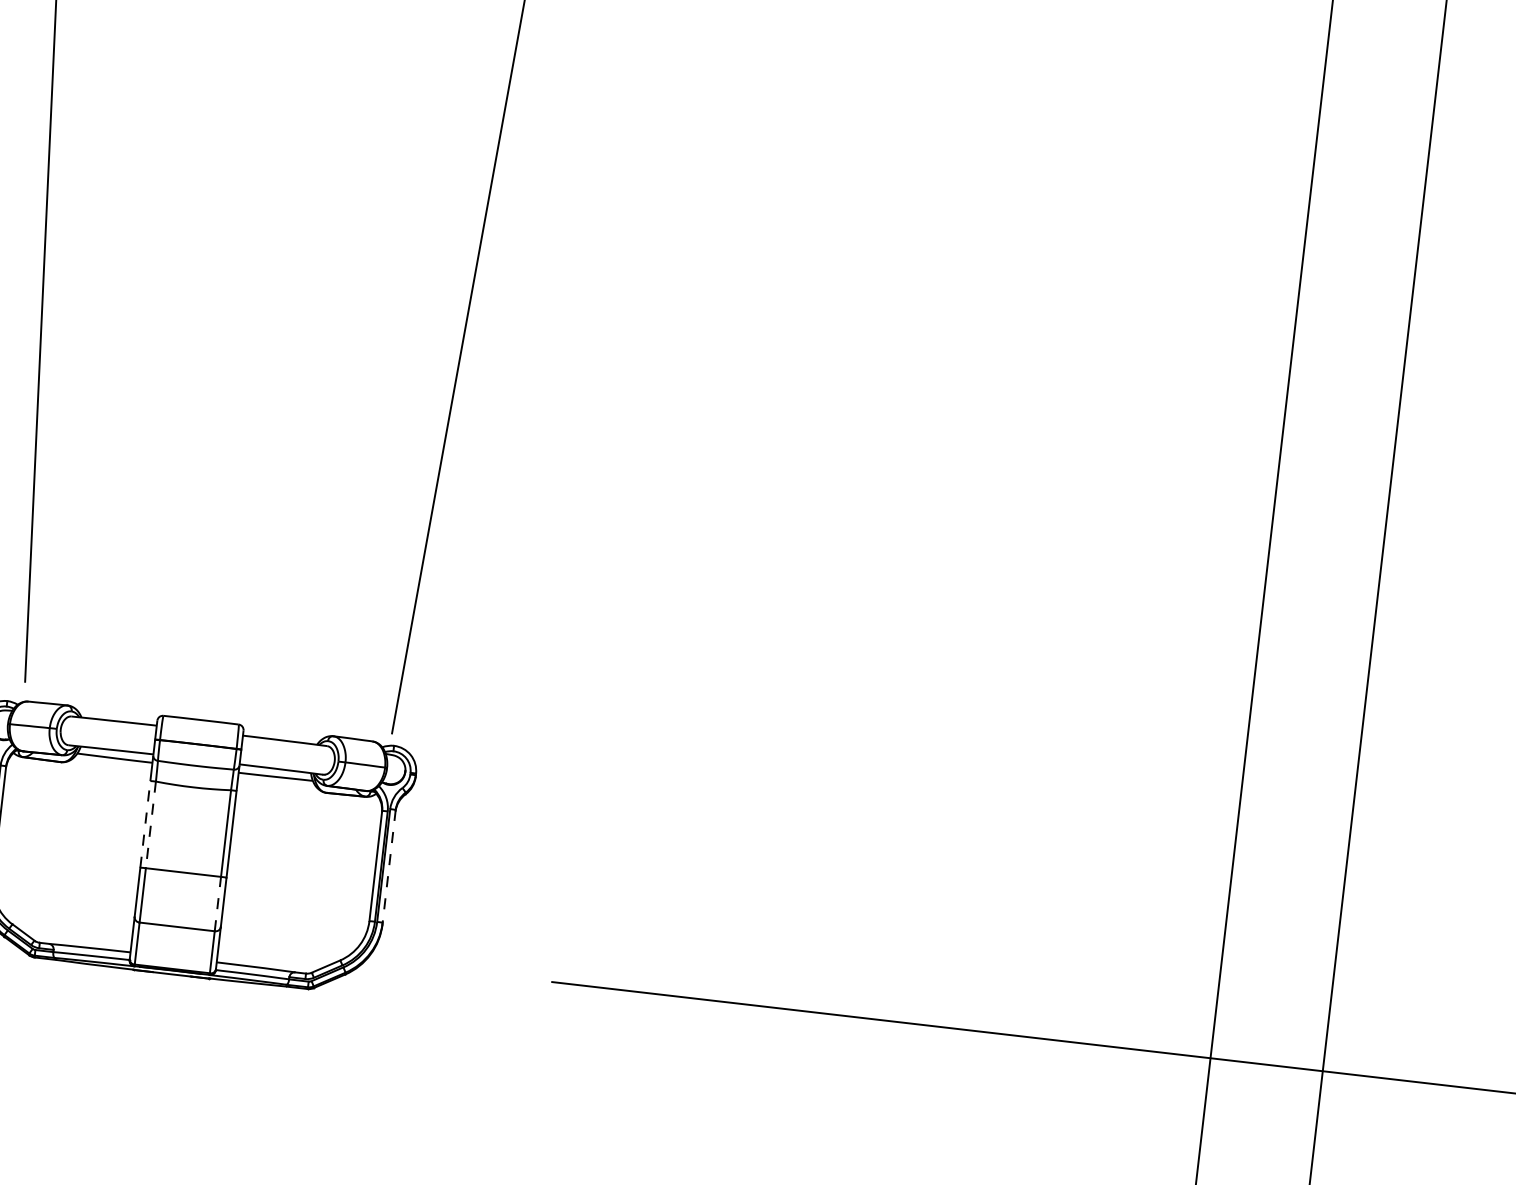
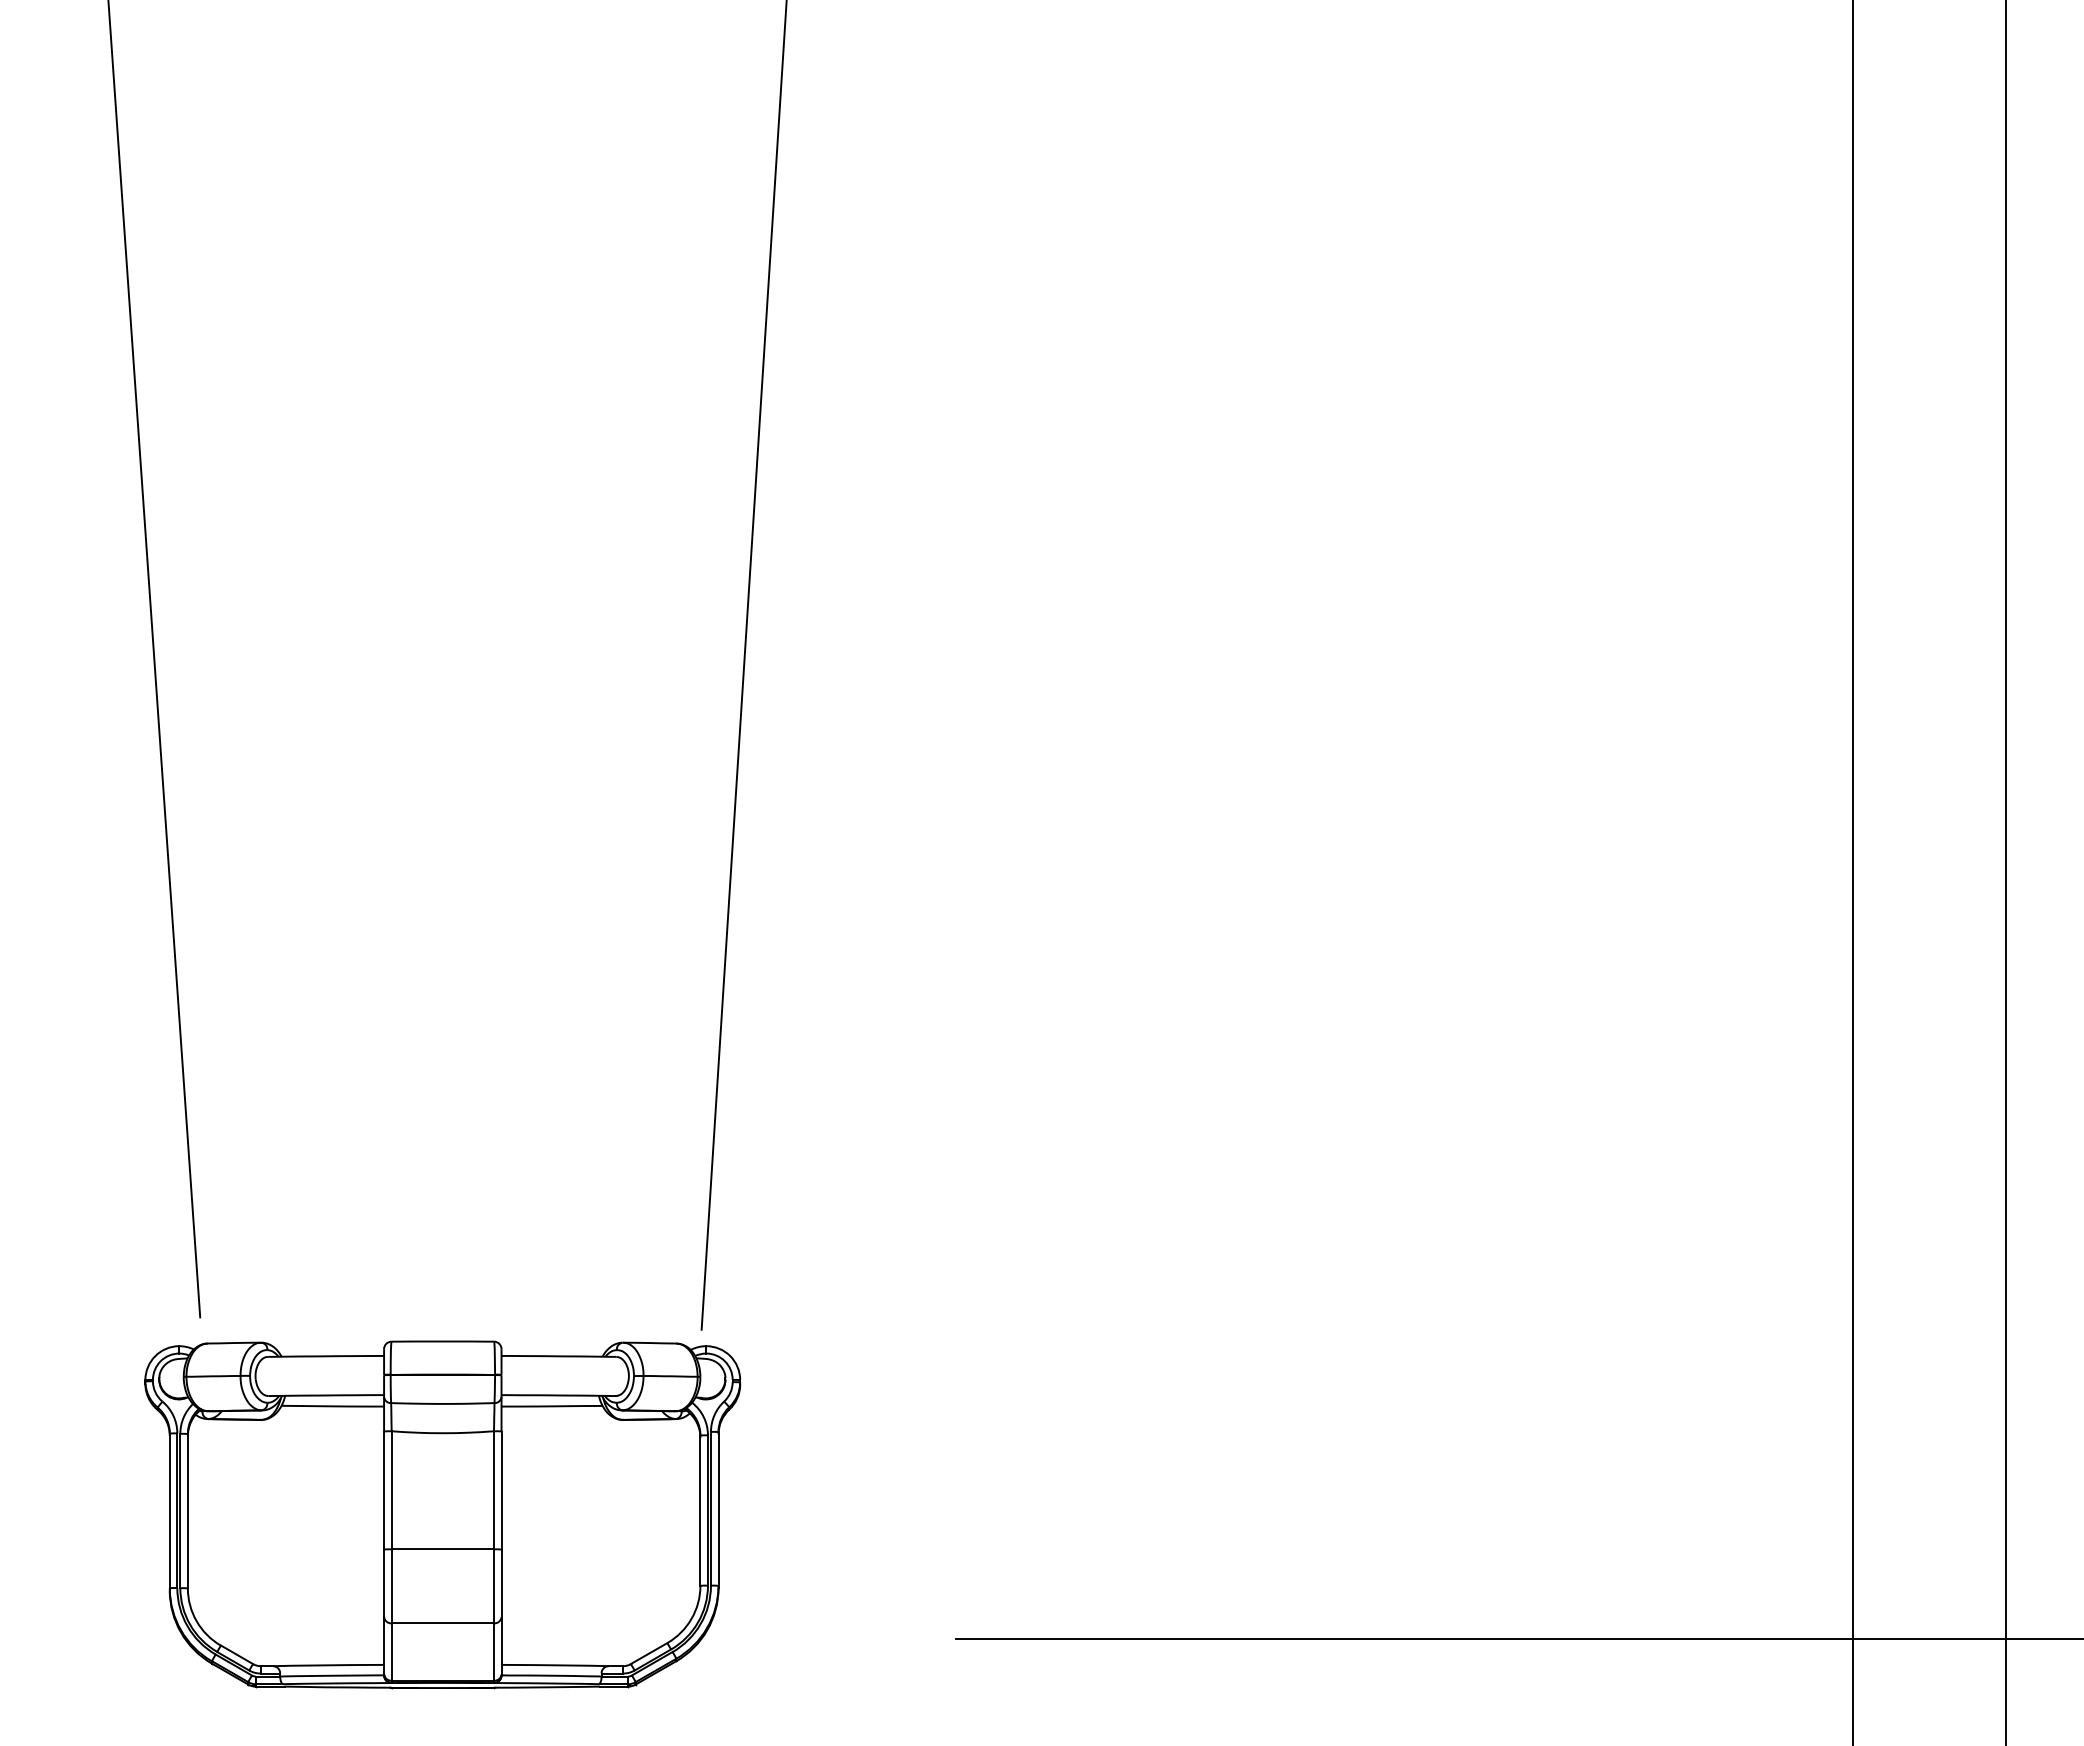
line: (145, 824) -> (384, 1490), dashed -> solid
line: (150, 825) -> (391, 1490), dashed -> solid
line: (389, 866) -> (718, 1508), dashed -> solid
line: (218, 903) -> (494, 1585), dashed -> solid

